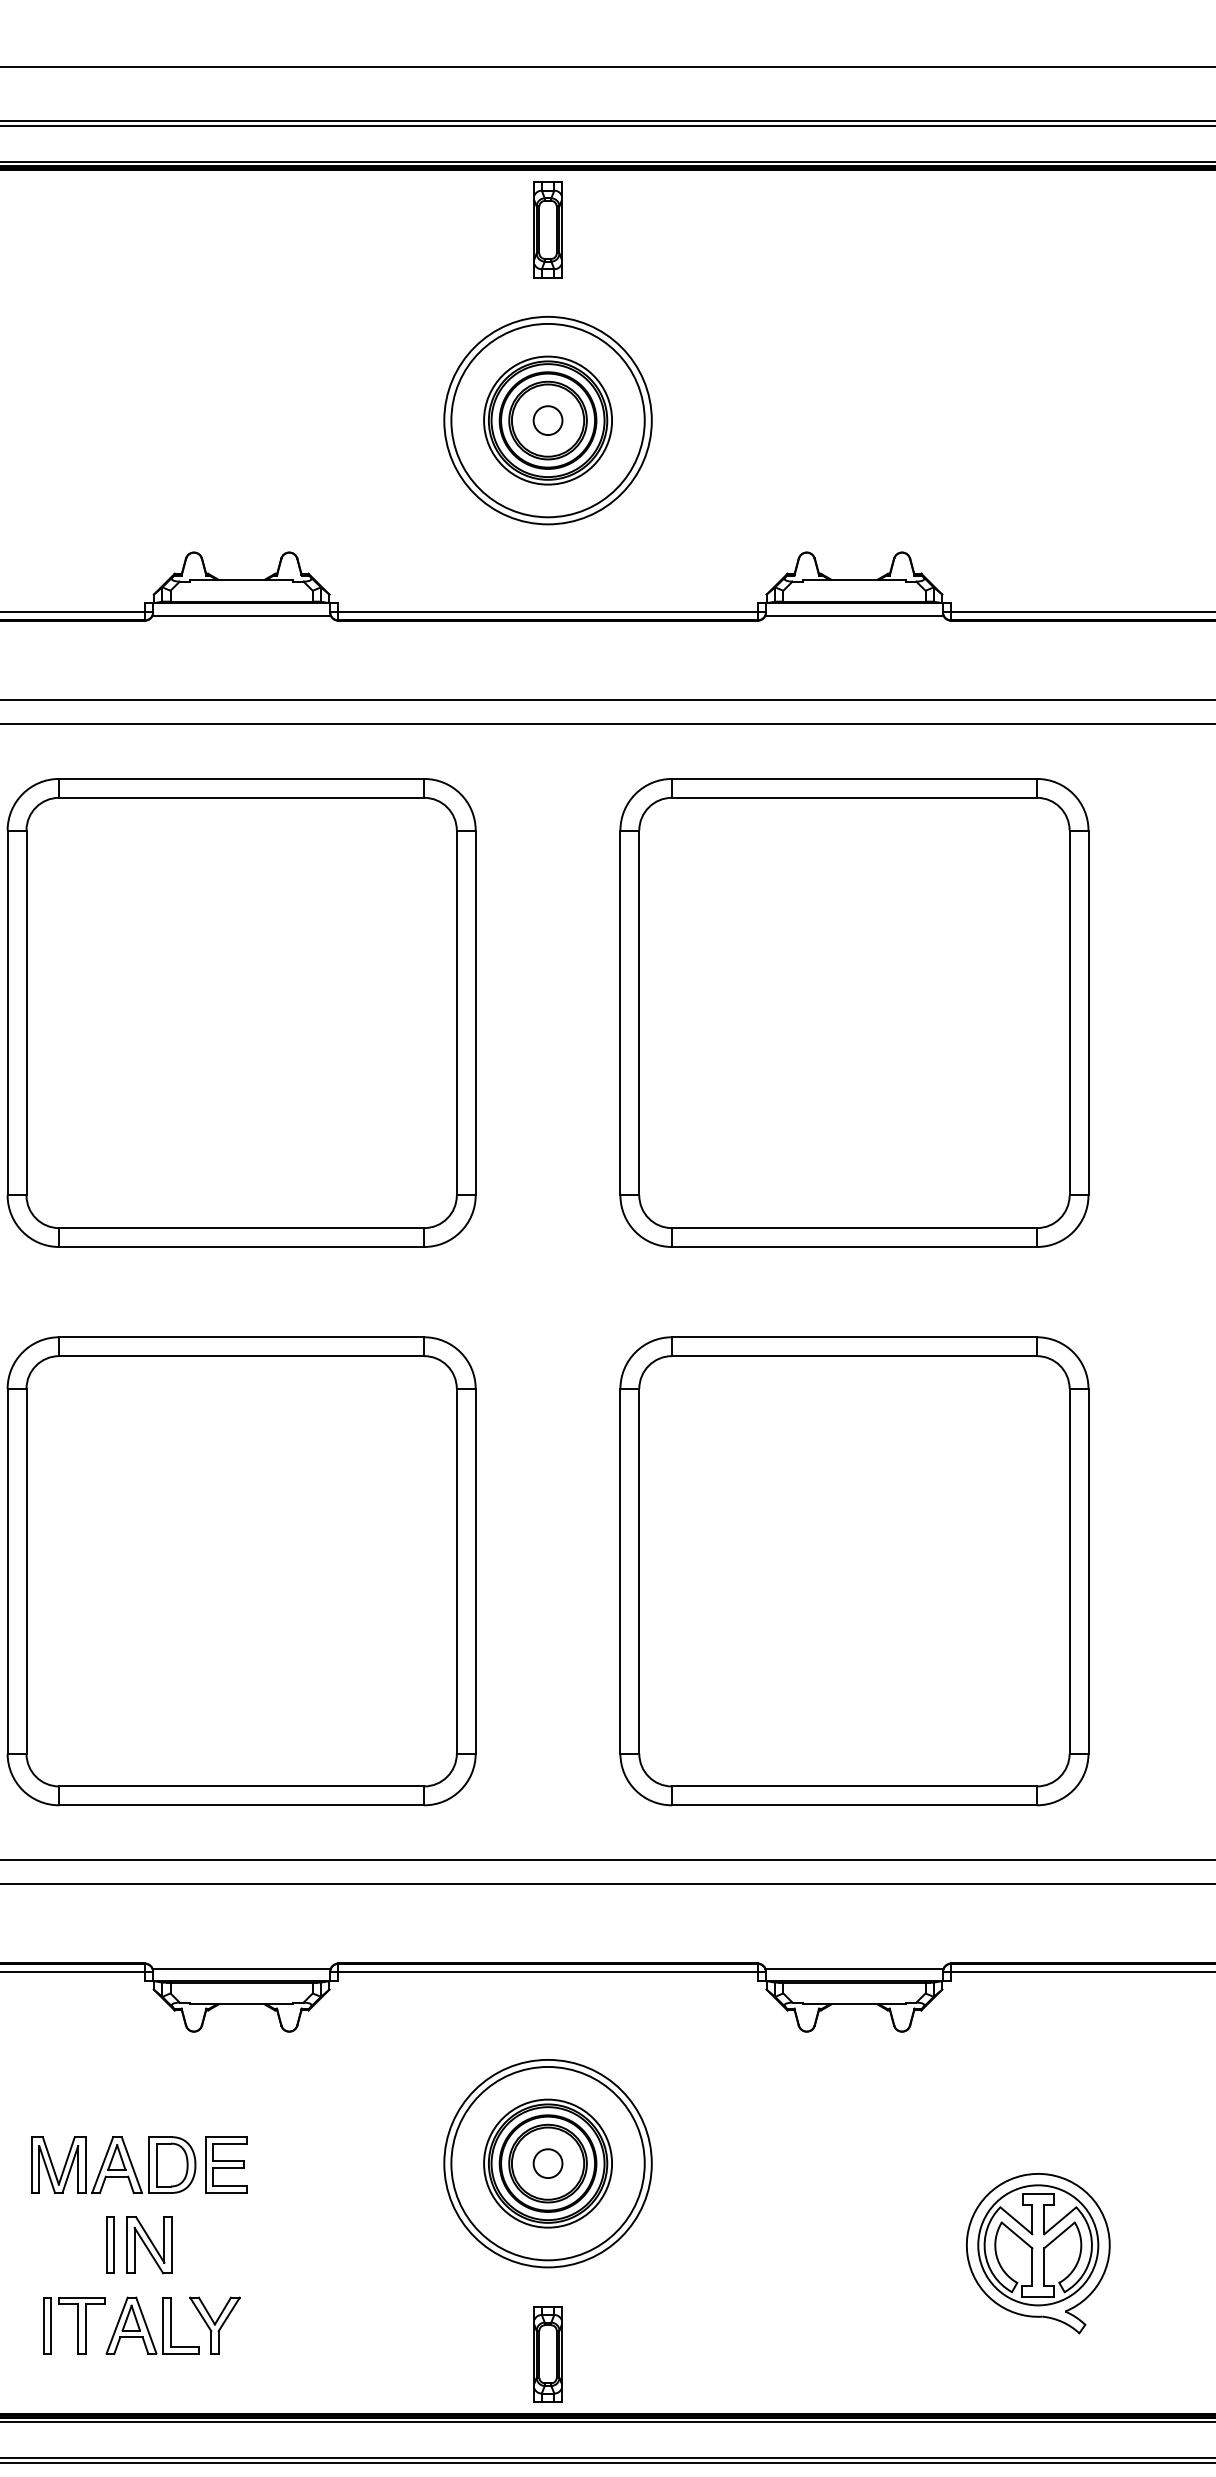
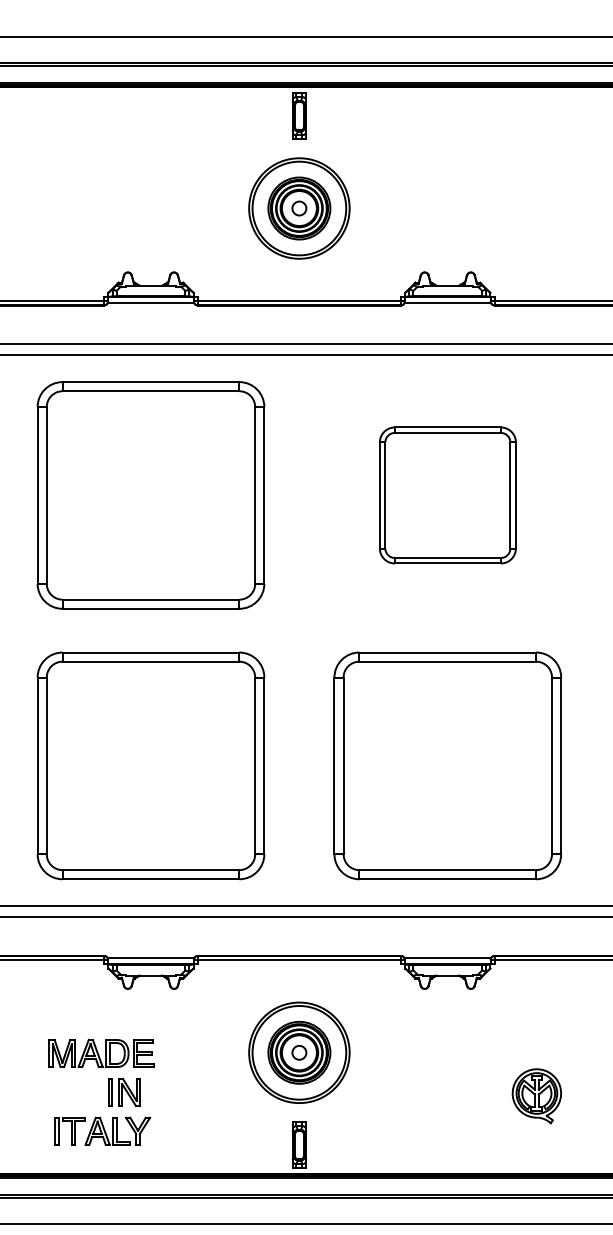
part: (853, 1013) -> (447, 495), size x0.6
part: (139, 2243) -> (124, 1091), moved
part: (1037, 2251) -> (536, 1095), size x0.7

